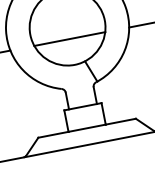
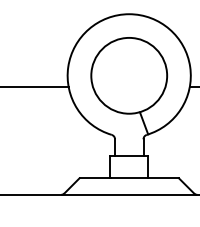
line: (70, 39) -> (129, 87), removed

